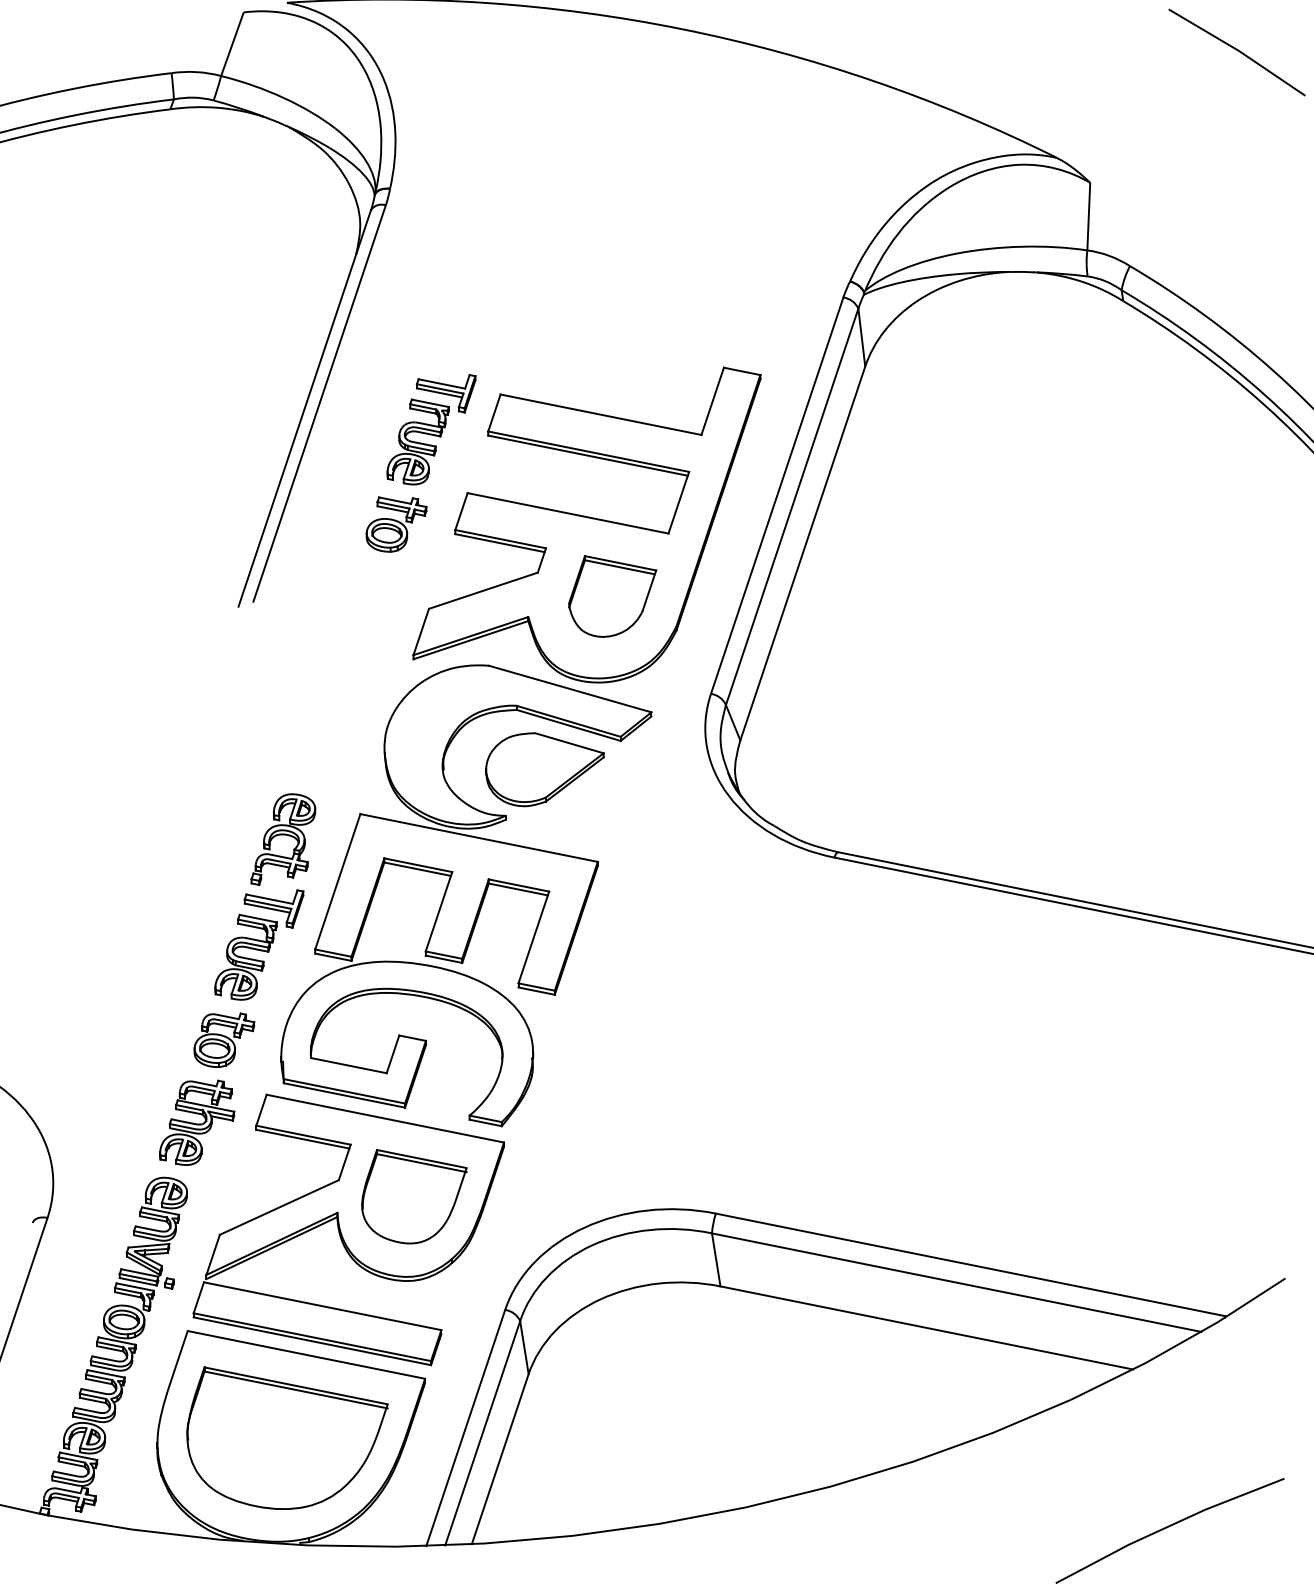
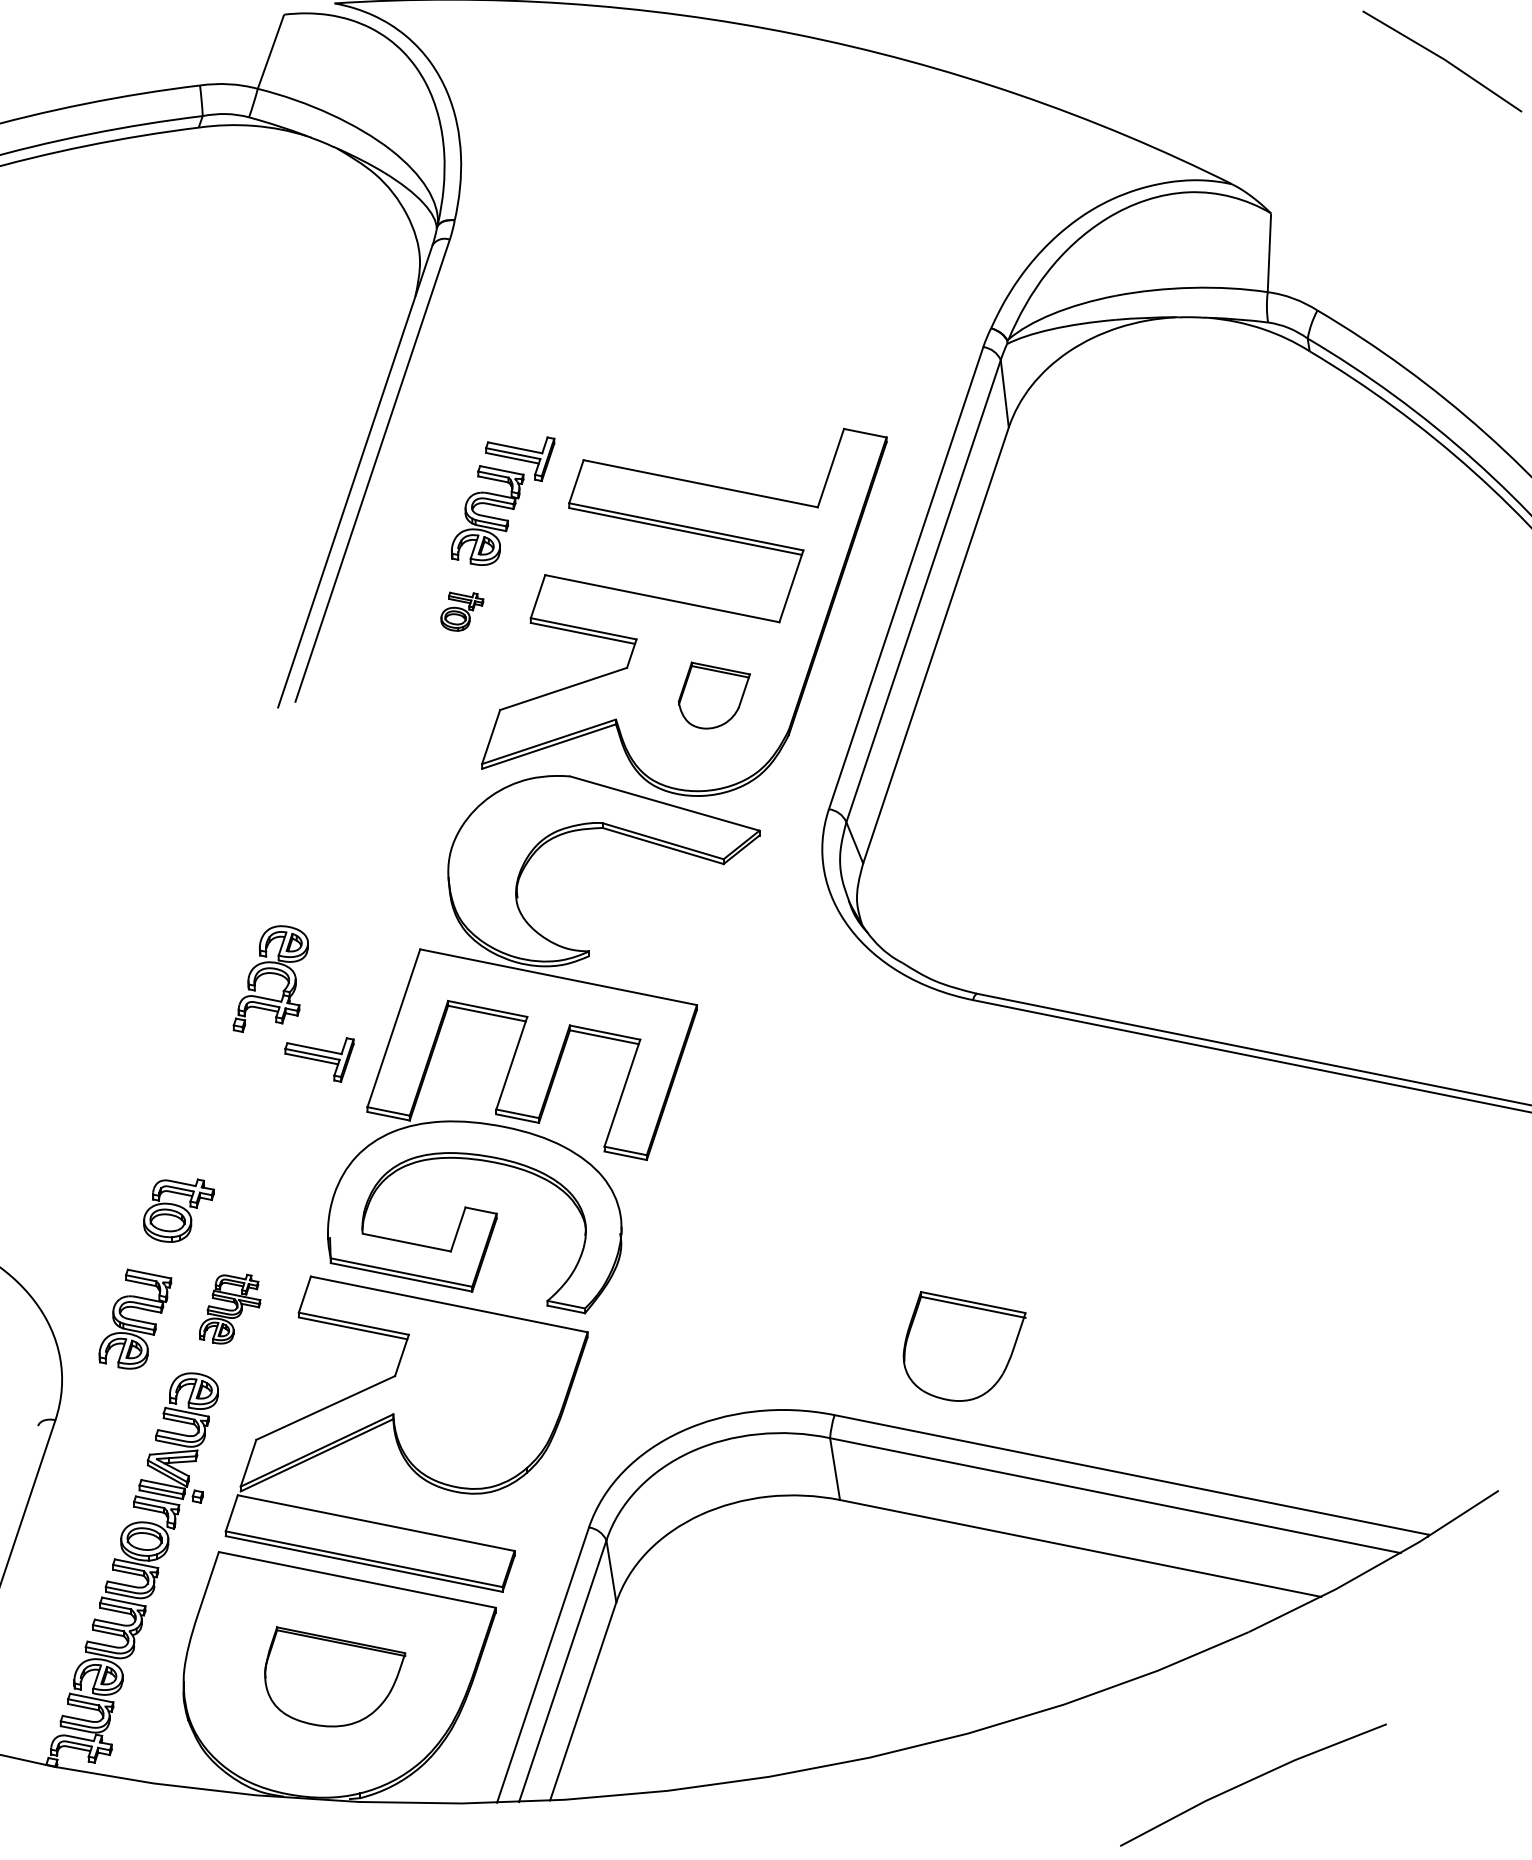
part: (396, 524) -> (462, 611), size x0.6
part: (612, 596) -> (714, 695), size x0.7
part: (544, 769) -> (634, 897), removed
part: (283, 839) -> (271, 978), moved
part: (245, 956) -> (134, 1318), moved
part: (224, 1039) -> (178, 1209), moved
part: (197, 1122) -> (230, 1308), size x0.7
part: (414, 1196) -> (964, 1346), moved
part: (287, 1437) -> (335, 1676), size x0.6
line: (1169, 1527) -> (1252, 1781), moved

